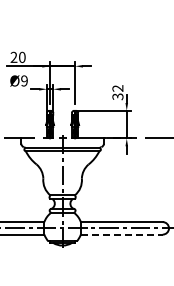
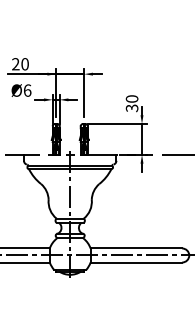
text: (24, 80) -> (27, 90), Ø9 -> Ø6
text: (117, 88) -> (131, 99), 32 -> 30
line: (121, 234) -> (136, 262), dashed -> solid

